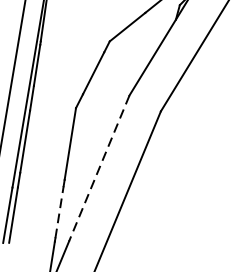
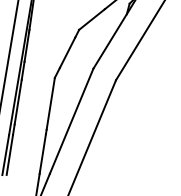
line: (99, 168) -> (71, 121), dashed -> solid
line: (58, 211) -> (42, 152), dashed -> solid

